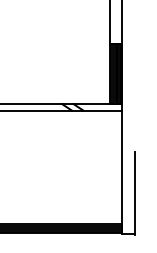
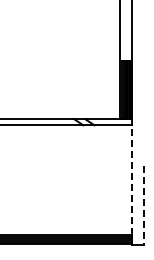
line: (122, 166) -> (132, 179), solid -> dashed
line: (134, 193) -> (144, 205), solid -> dashed

